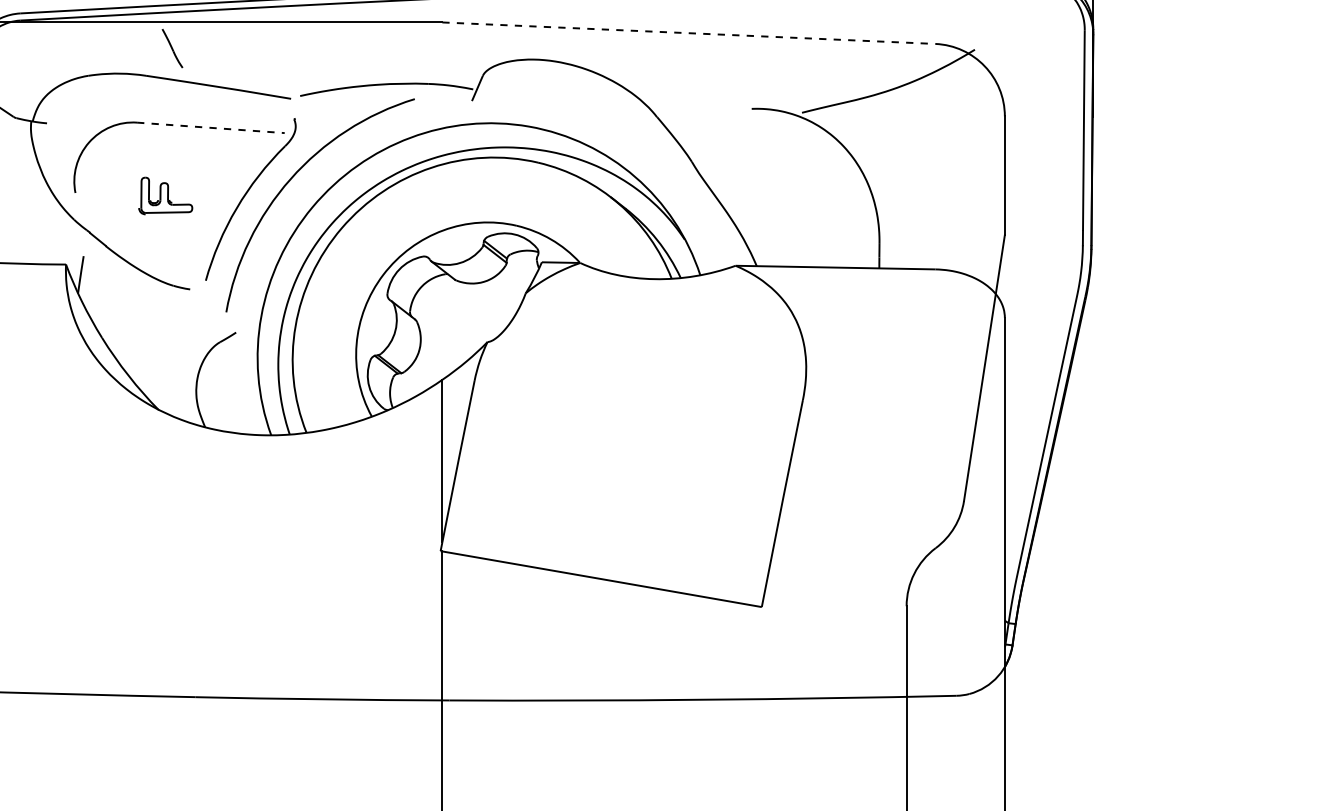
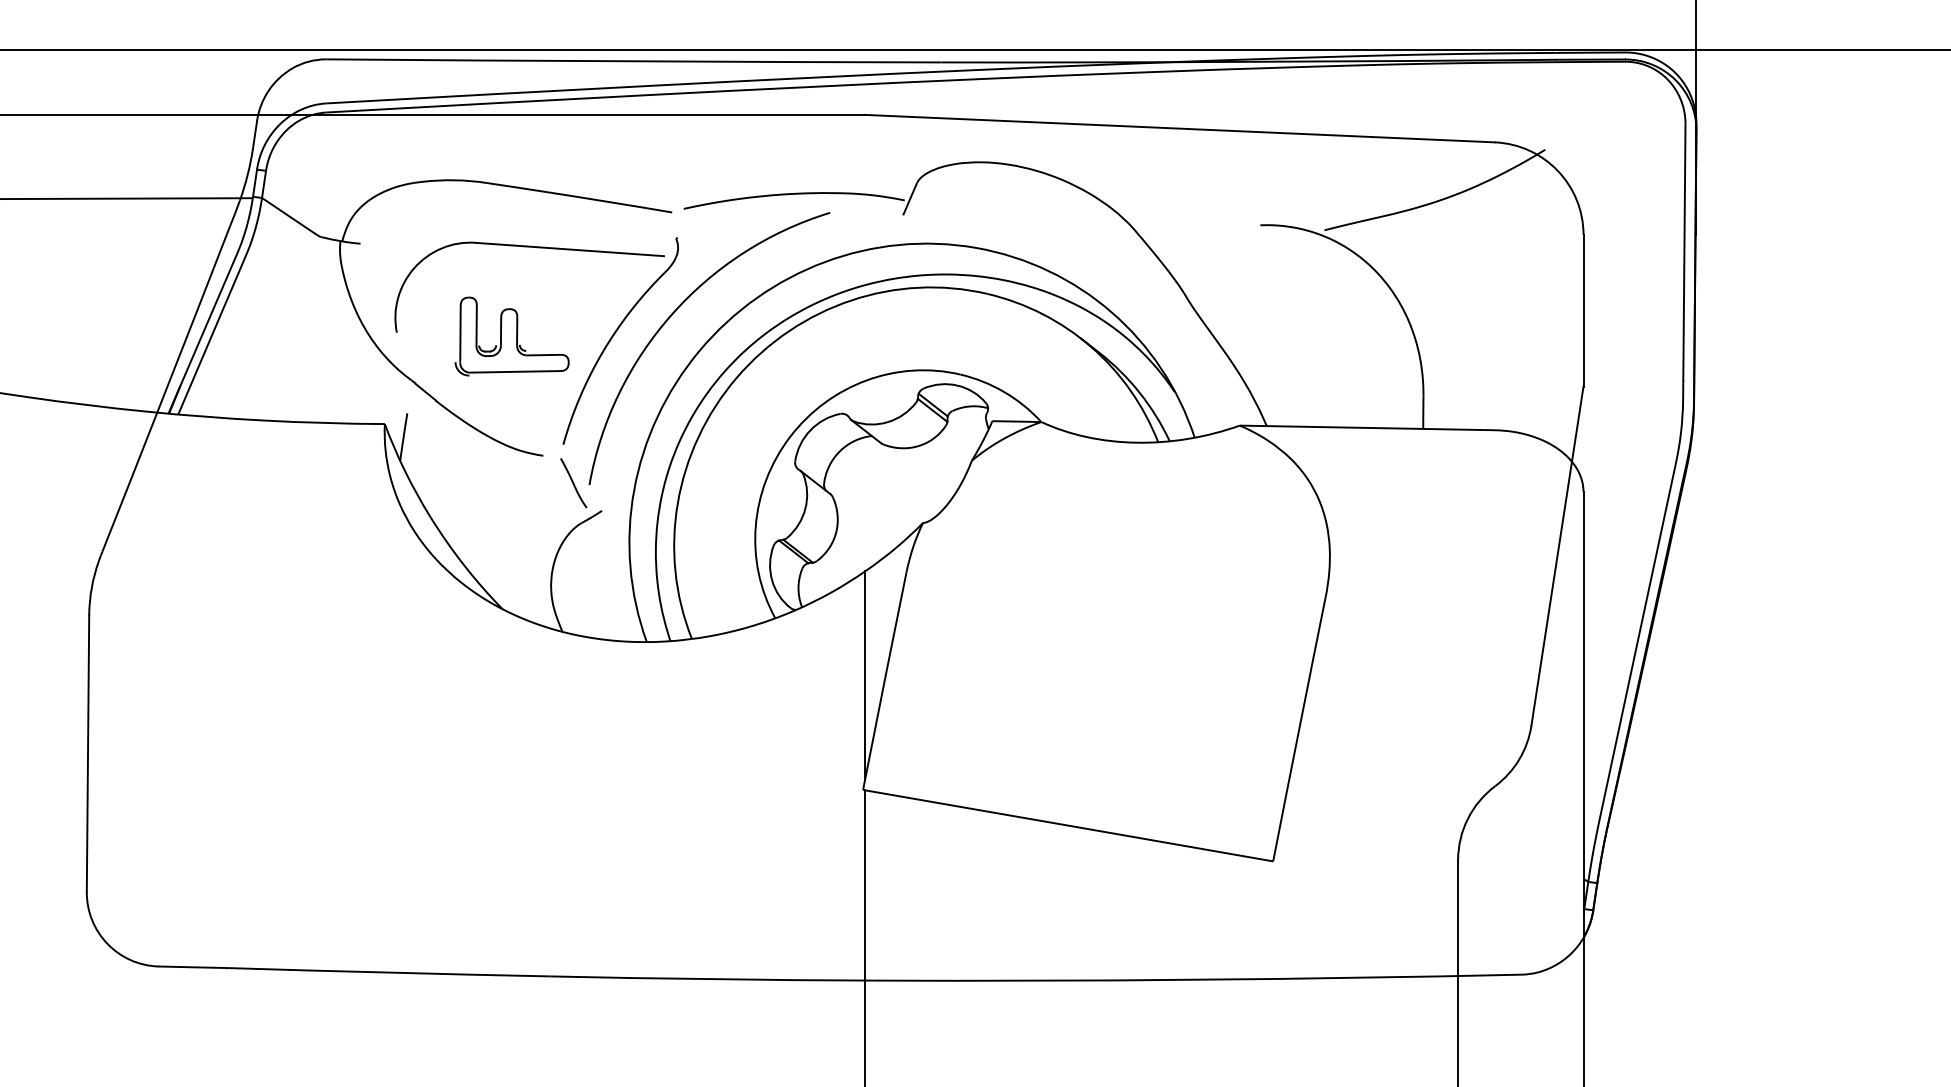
line: (689, 33) -> (1180, 128), dashed -> solid
line: (172, 48) -> (573, 483), moved
line: (211, 127) -> (570, 249), dashed -> solid
part: (165, 195) -> (511, 336), size x1.67

